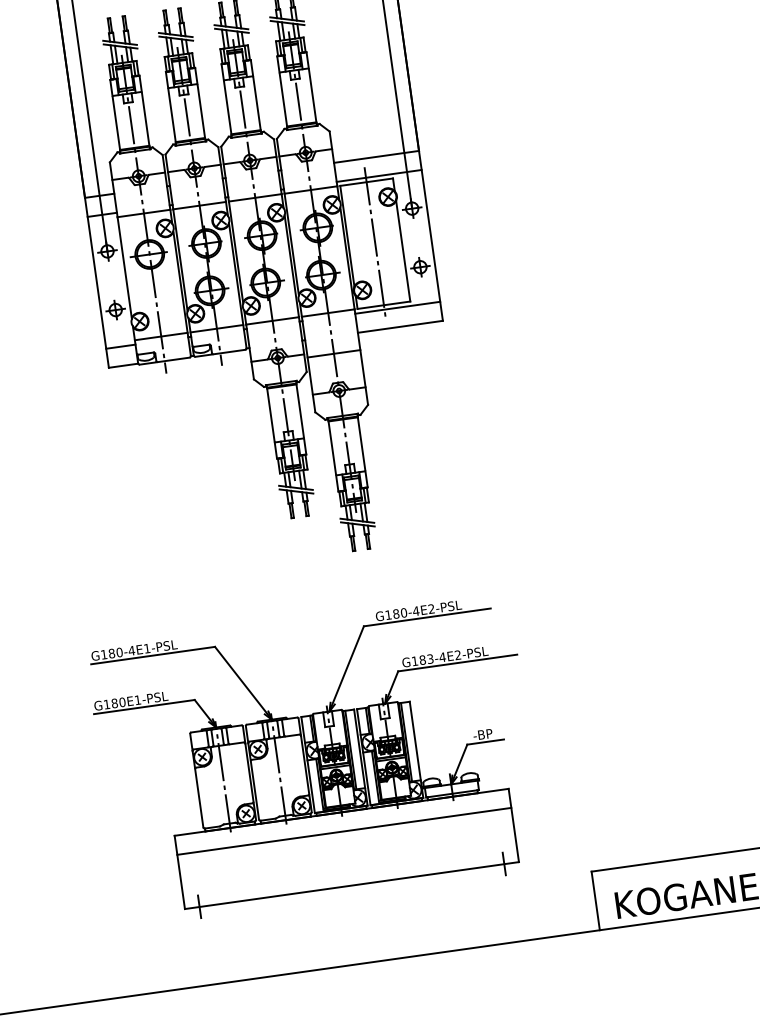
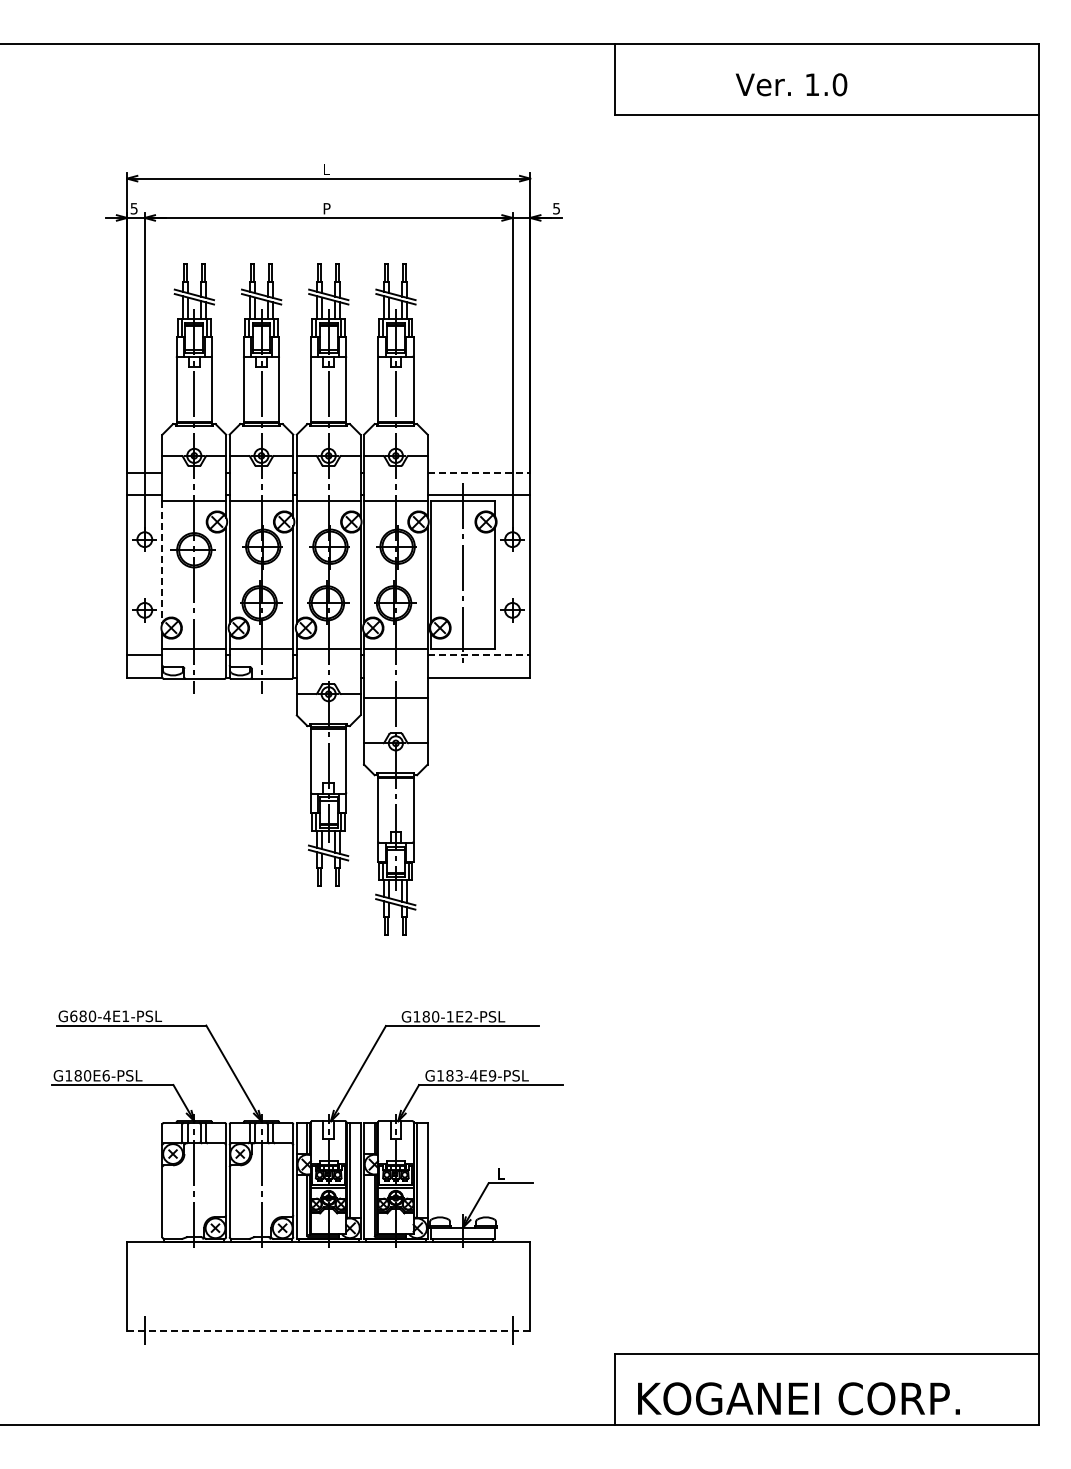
line: (376, 156) -> (479, 472), solid -> dashed
line: (124, 268) -> (162, 562), solid -> dashed
line: (398, 307) -> (479, 654), solid -> dashed
text: (416, 610) -> (450, 1016), G180-4E2-PSL -> G180-1E2-PSL
text: (103, 654) -> (73, 1016), G180-4E1-PSL -> G680-4E1-PSL
text: (457, 654) -> (492, 1075), G183-4E2-PSL -> G183-4E9-PSL
text: (137, 700) -> (105, 1075), G180E1-PSL -> G180E6-PSL
text: (482, 734) -> (508, 1173), -BP -> L
line: (344, 831) -> (328, 1265), removed
line: (351, 885) -> (328, 1330), solid -> dashed

